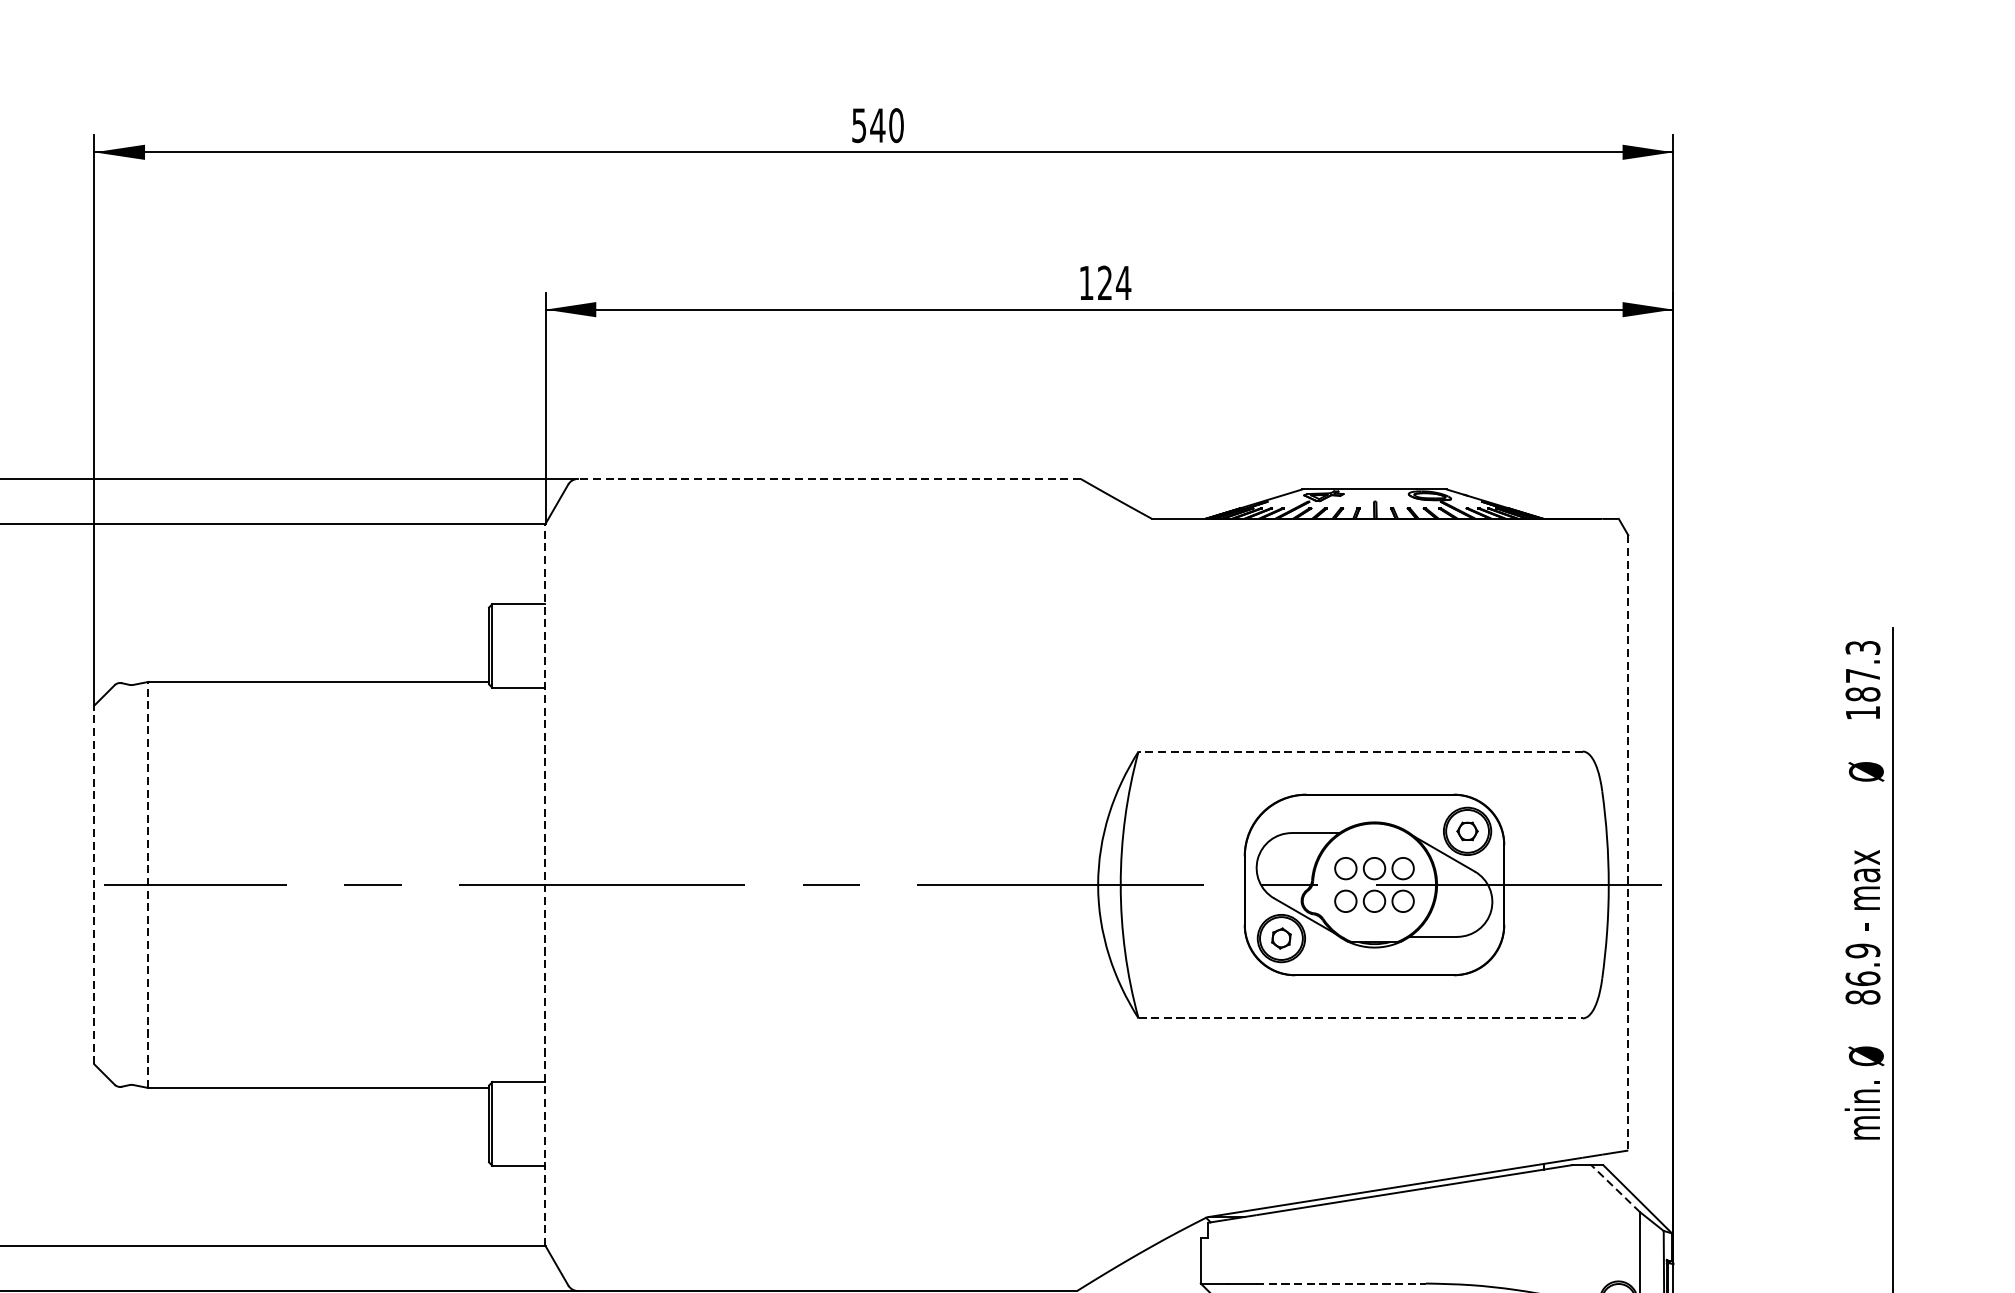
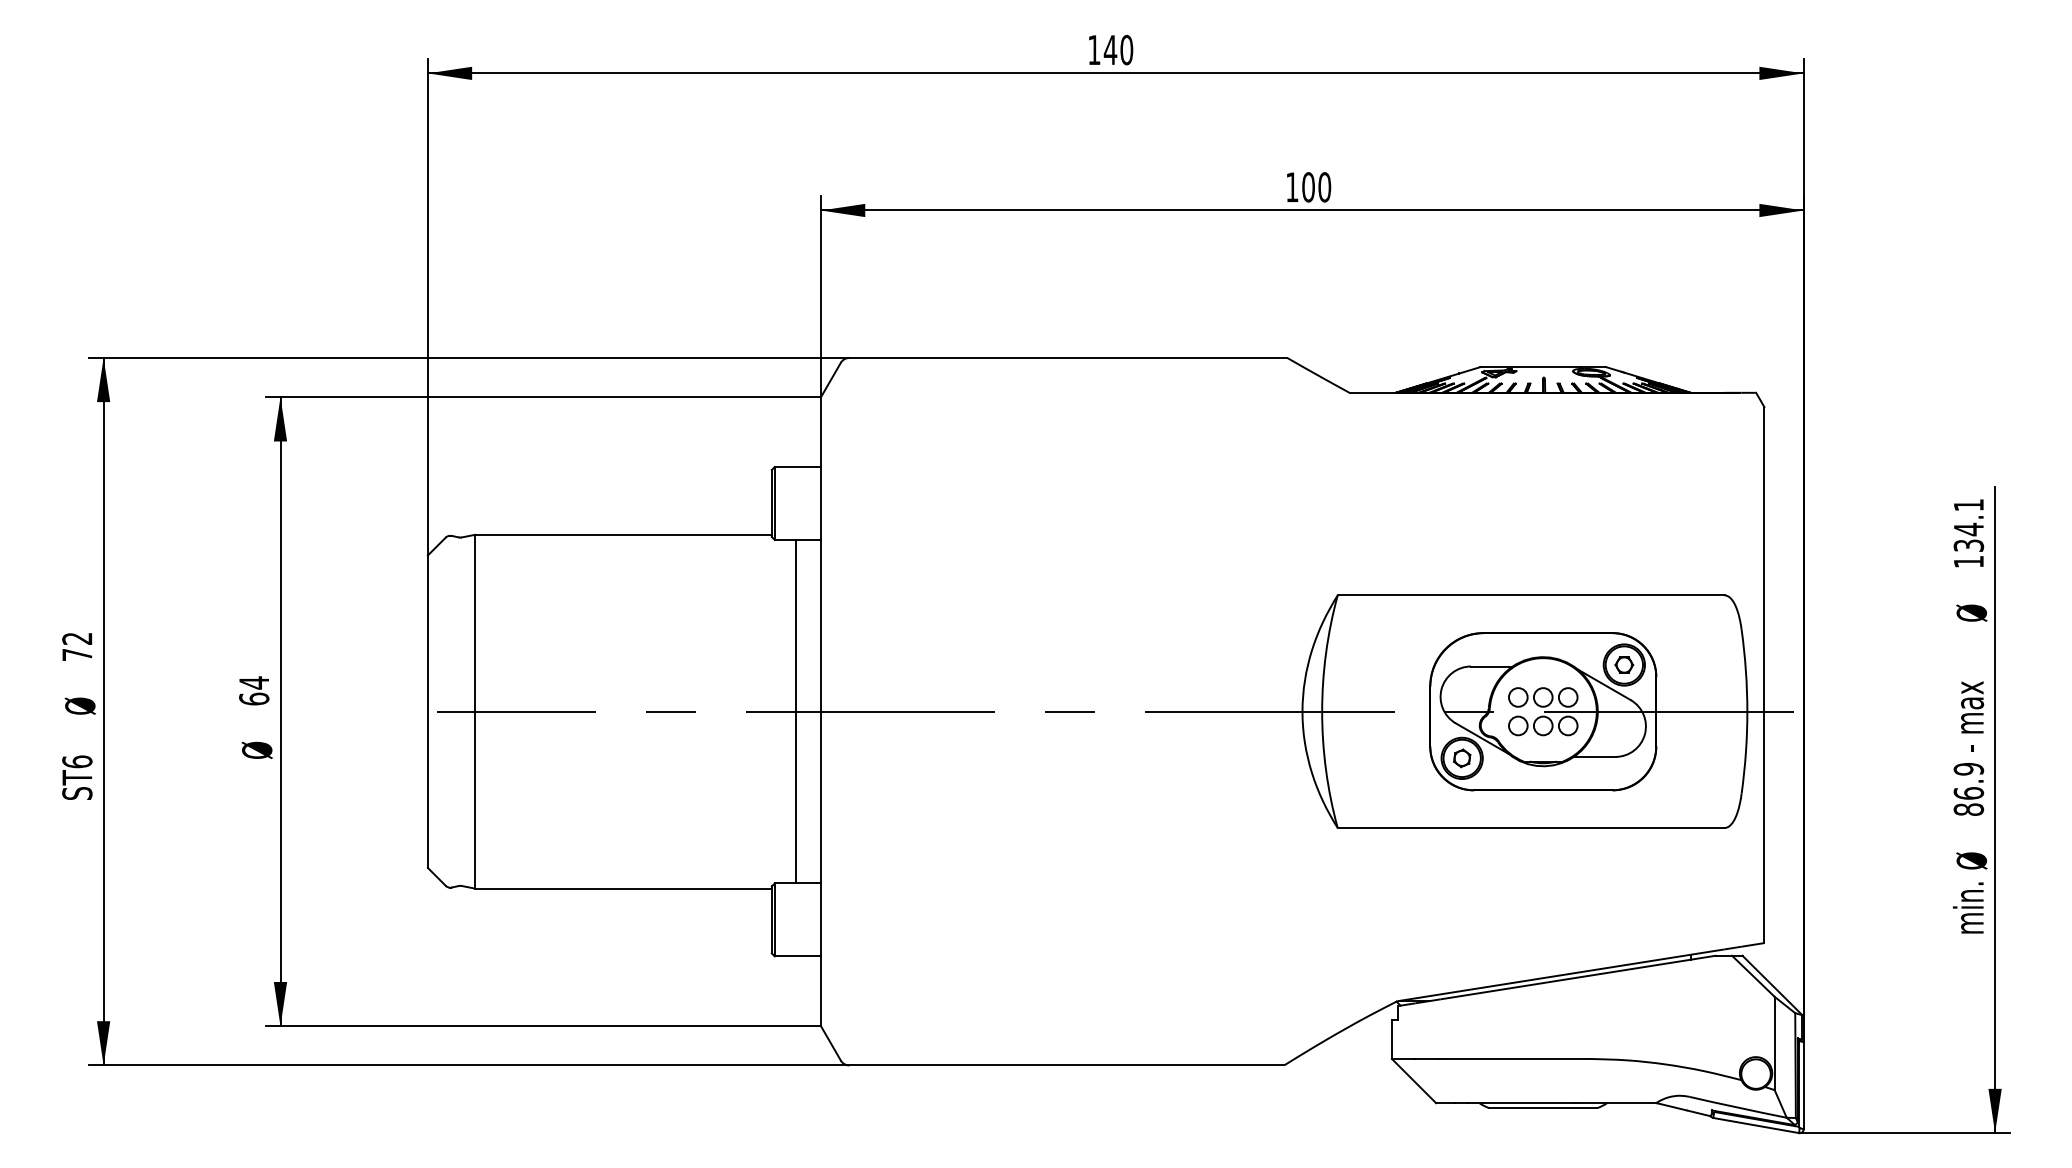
text: (859, 126) -> (1094, 50), 540 -> 140
text: (1114, 283) -> (1316, 187), 124 -> 100
line: (828, 478) -> (1067, 357), dashed -> solid
text: (1862, 671) -> (1968, 525), 187.3 -> 134.1
line: (1359, 751) -> (1530, 595), dashed -> solid
line: (1628, 843) -> (1764, 675), dashed -> solid
line: (93, 884) -> (427, 711), dashed -> solid
line: (148, 884) -> (475, 711), dashed -> solid
line: (517, 884) -> (796, 711), added
line: (544, 884) -> (820, 711), dashed -> solid
line: (1360, 1017) -> (1531, 827), dashed -> solid
line: (1615, 1188) -> (1753, 976), dashed -> solid
line: (1341, 1283) -> (1514, 1058), dashed -> solid

